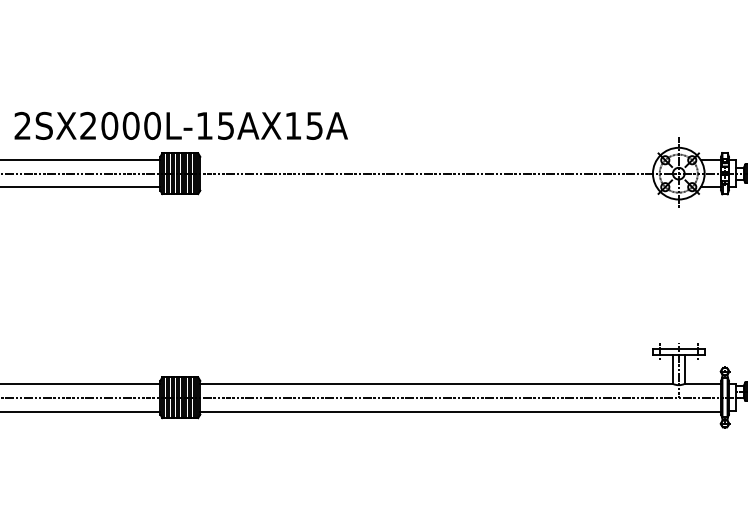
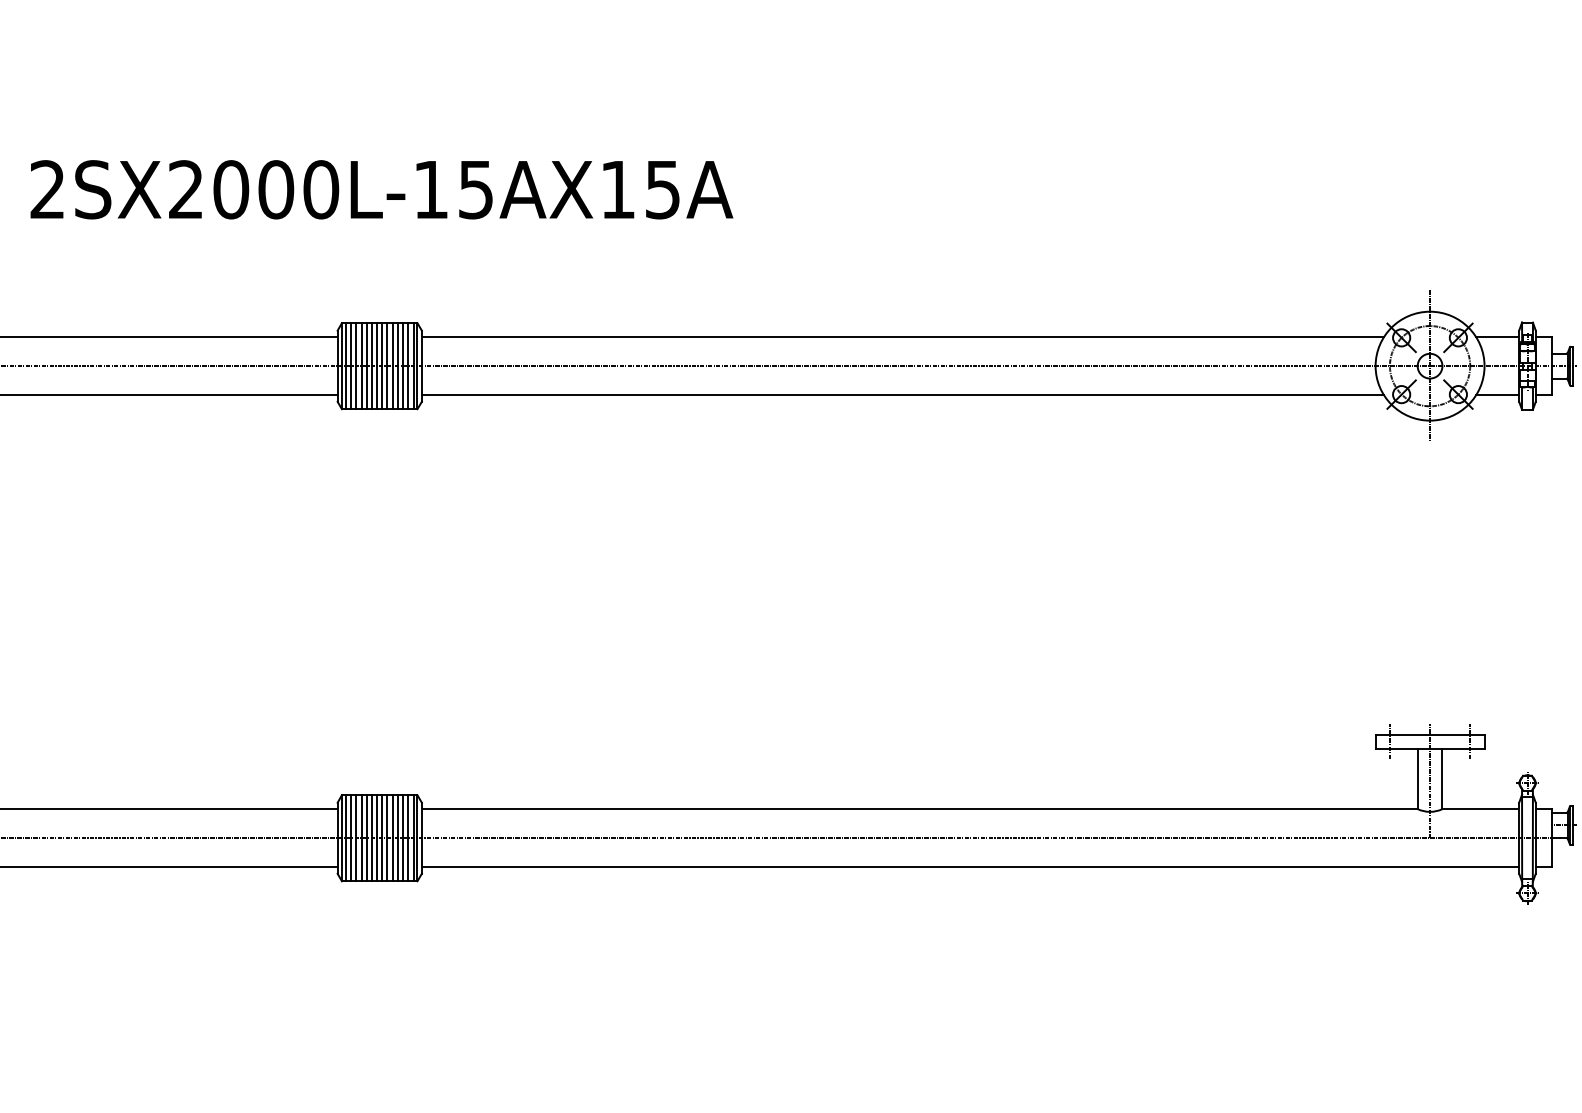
text: (180, 125) -> (380, 188), moved
line: (428, 159) -> (902, 336), added
line: (428, 187) -> (902, 395), added

